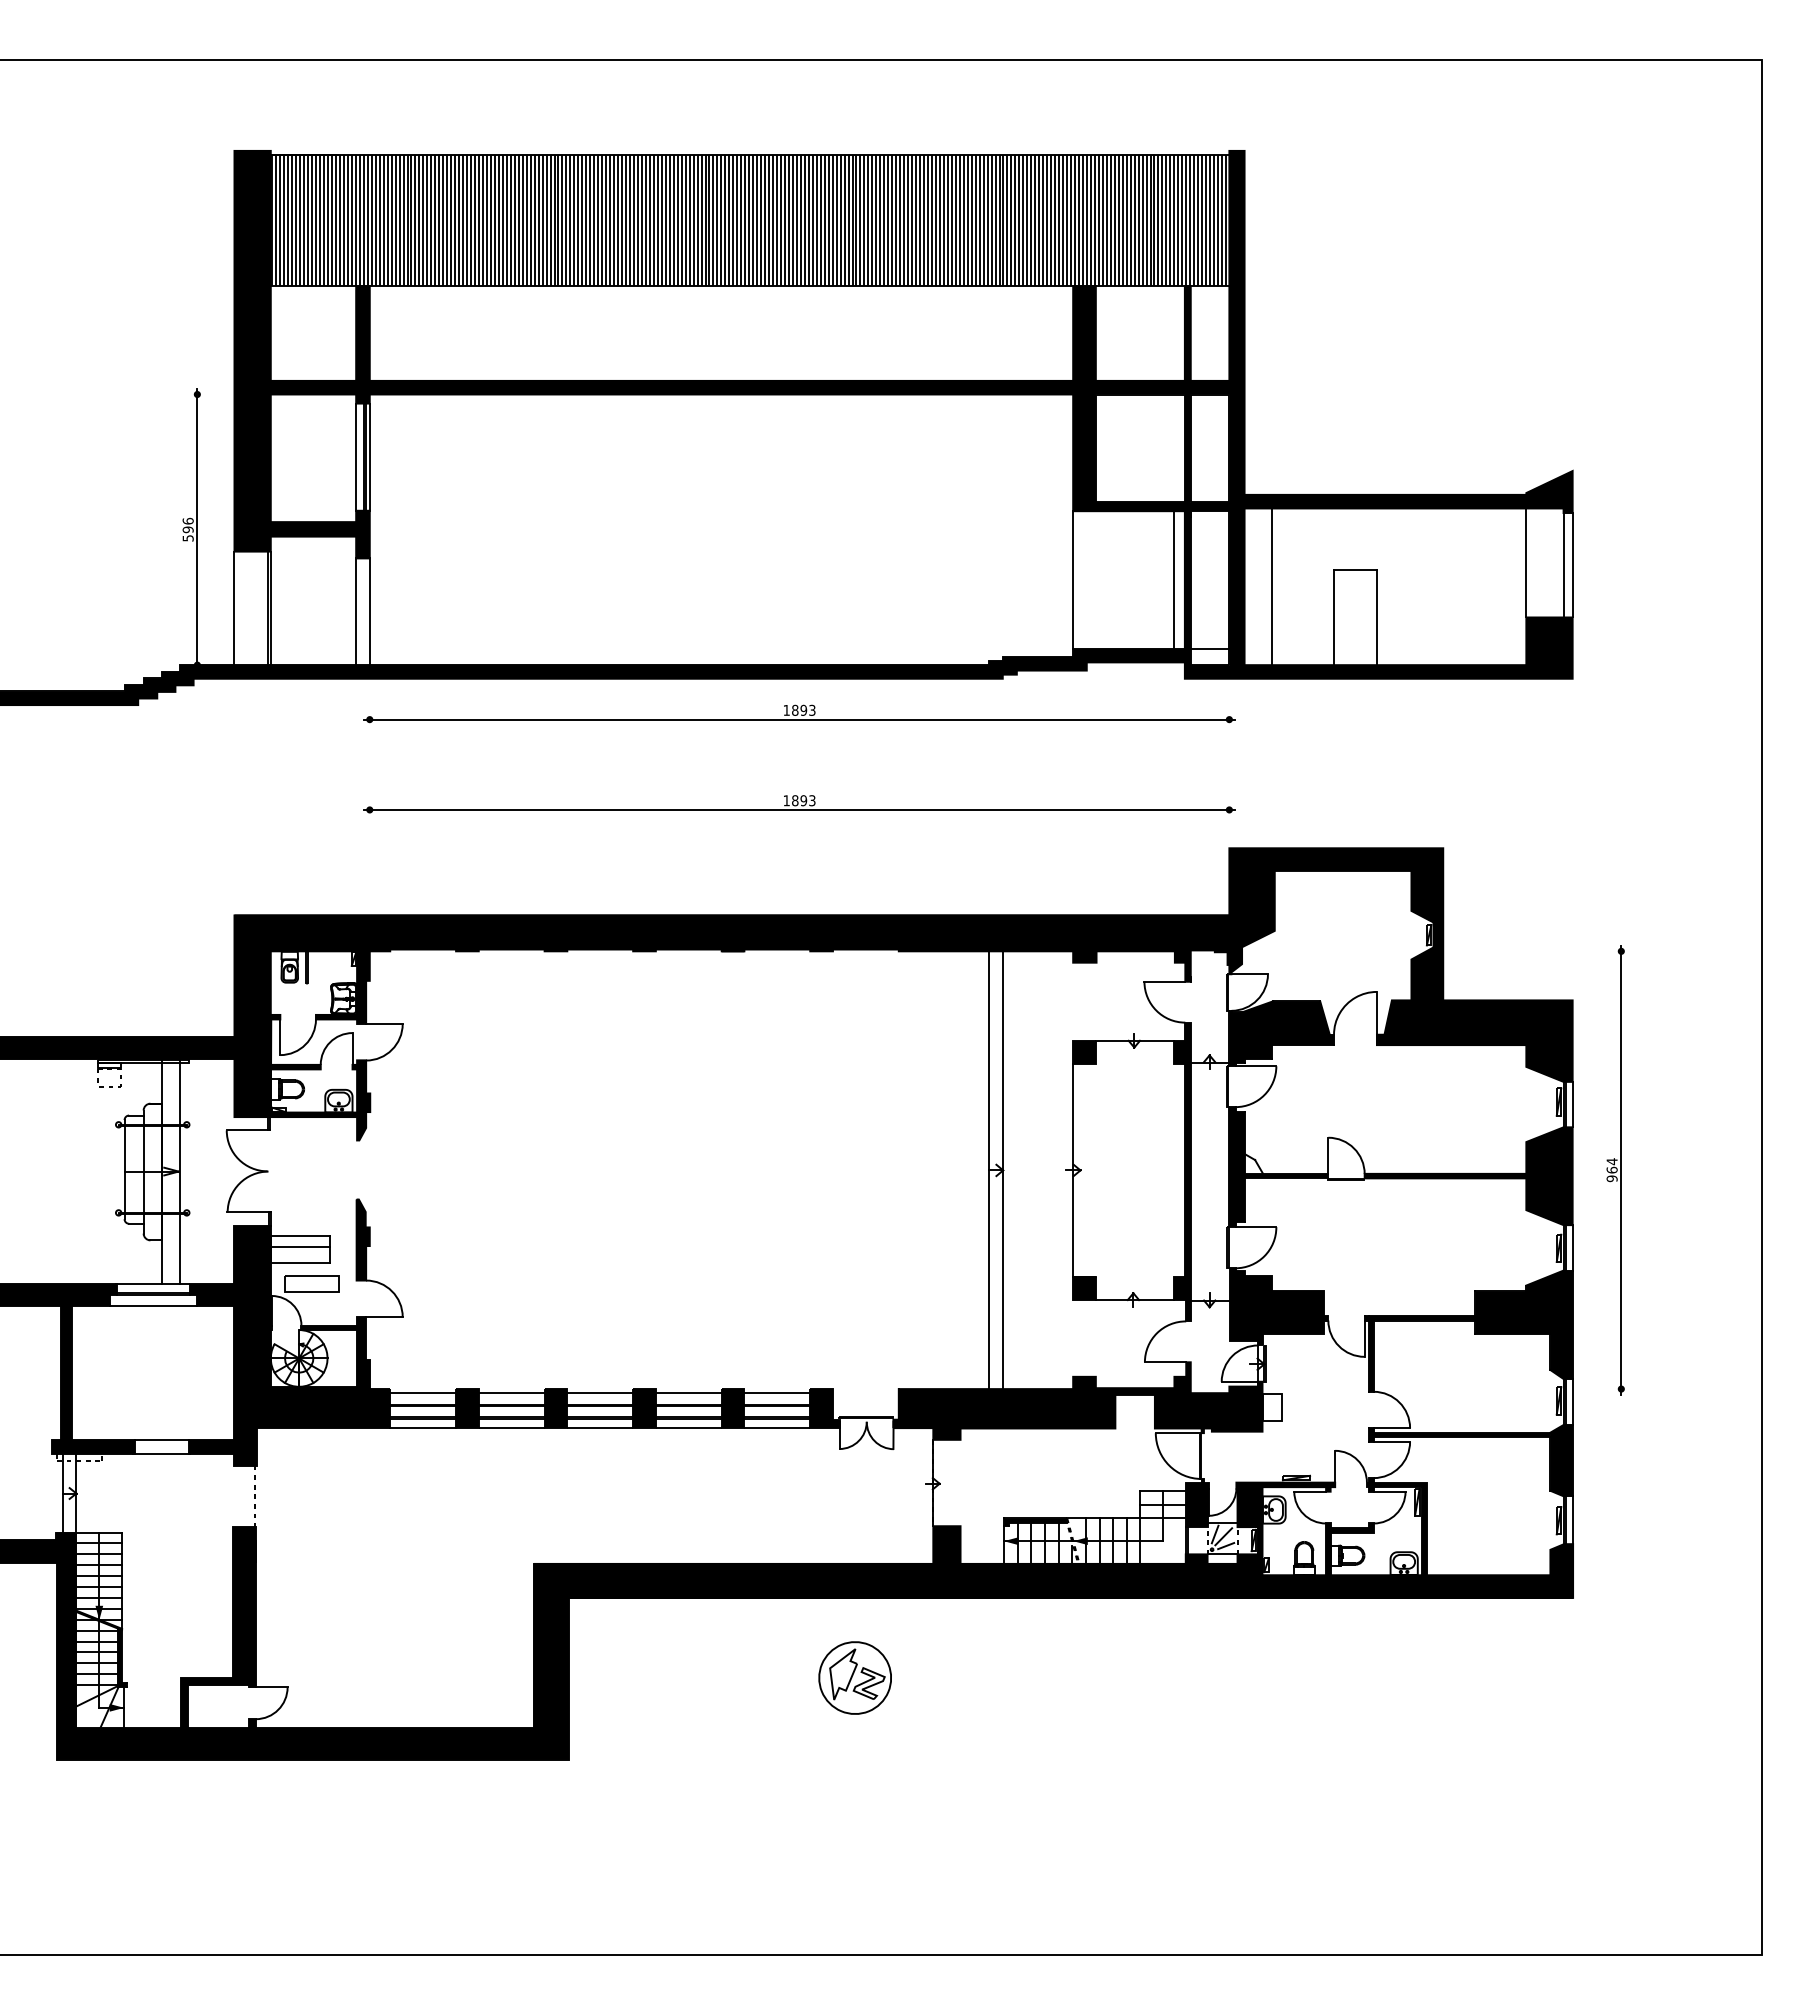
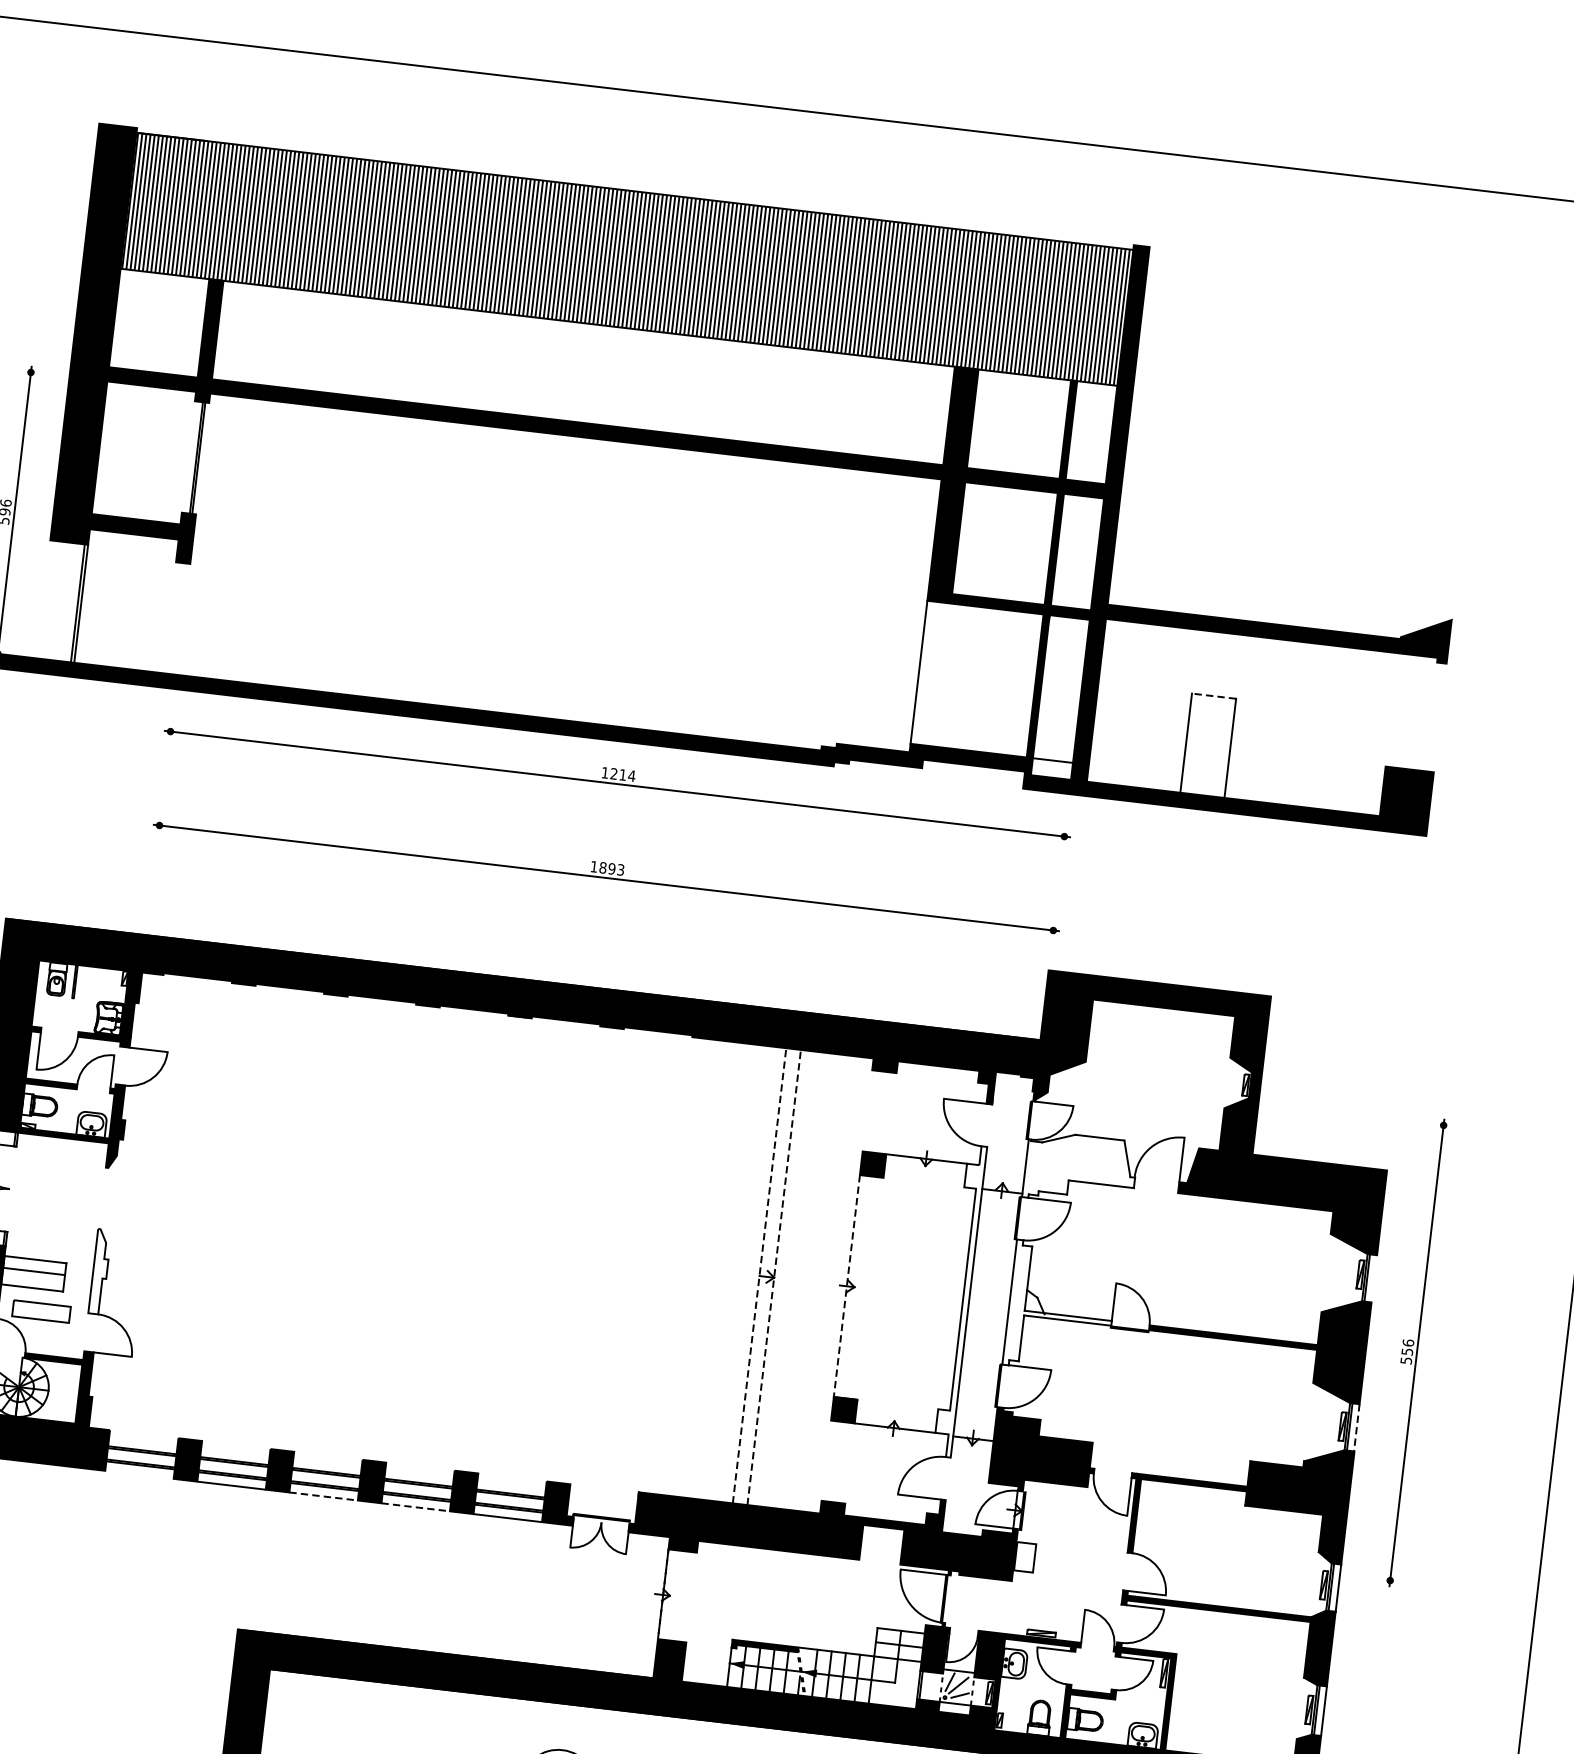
line: (356, 456) -> (188, 456), removed
line: (369, 456) -> (202, 457), removed
line: (1526, 562) -> (1392, 709), removed
line: (1563, 565) -> (1430, 717), removed
line: (1572, 565) -> (1440, 718), removed
line: (1355, 569) -> (1213, 695), solid -> dashed
line: (1173, 579) -> (1023, 684), removed
line: (1271, 586) -> (1124, 703), removed
line: (234, 608) -> (43, 599), removed
line: (356, 611) -> (169, 617), removed
line: (369, 611) -> (183, 619), removed
text: (803, 709) -> (622, 774), 1893 -> 1214
fill: (1281, 1033) -> (1080, 1169), removed
line: (1572, 1104) -> (1374, 1278), removed
fill: (1278, 1167) -> (1060, 1308), removed
line: (989, 1170) -> (759, 1276), solid -> dashed
line: (1003, 1170) -> (774, 1277), solid -> dashed
line: (1073, 1170) -> (847, 1286), solid -> dashed
text: (1611, 1170) -> (1406, 1352), 964 -> 556
fill: (1181, 1171) -> (959, 1300), removed
fill: (362, 1239) -> (99, 1271), removed
line: (1572, 1247) -> (1356, 1427), solid -> dashed
line: (423, 1392) -> (144, 1437), removed
line: (511, 1392) -> (235, 1448), removed
line: (600, 1392) -> (328, 1459), removed
line: (688, 1392) -> (419, 1470), removed
line: (777, 1392) -> (512, 1481), removed
line: (423, 1428) -> (139, 1475), removed
line: (600, 1428) -> (323, 1496), solid -> dashed
line: (688, 1428) -> (415, 1507), solid -> dashed

